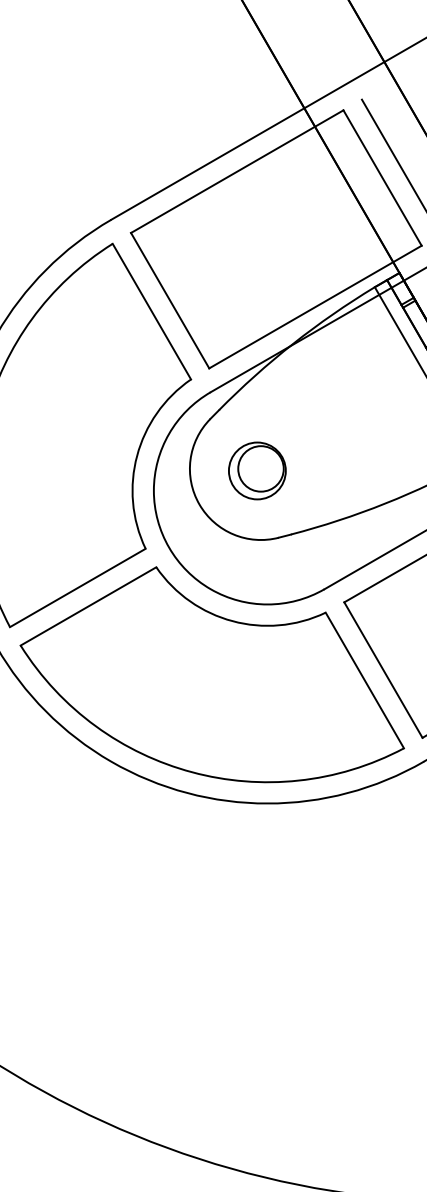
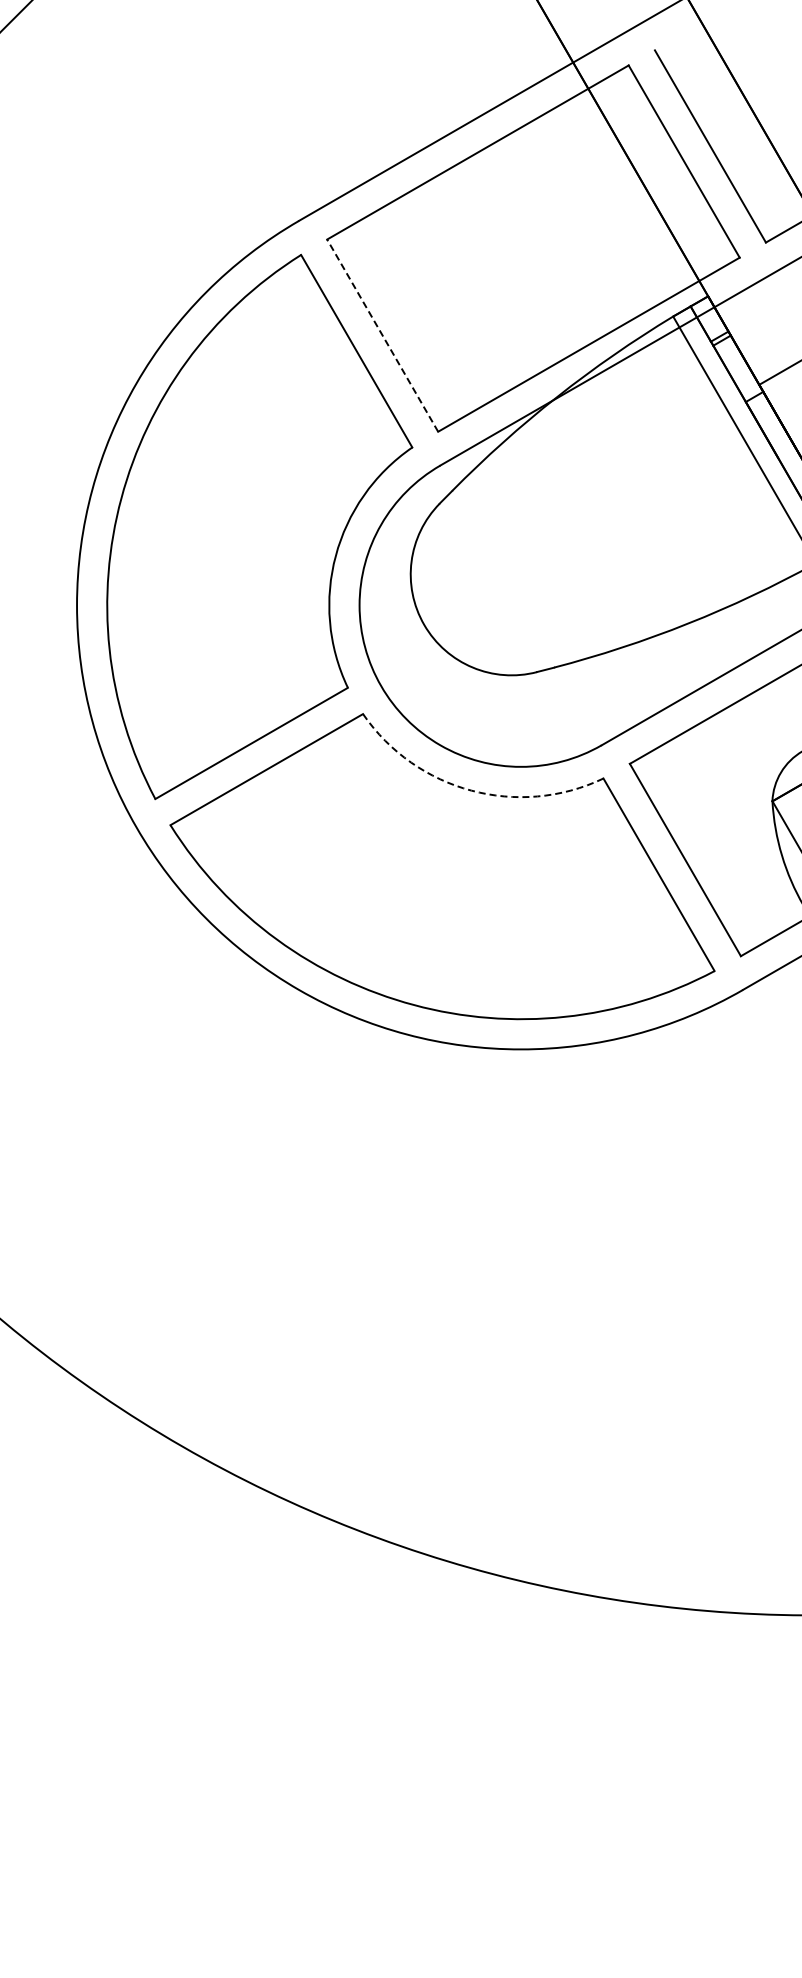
line: (170, 300) -> (382, 335), solid -> dashed
part: (257, 471) -> (506, 577), removed
arc: (232, 621) -> (471, 790), solid -> dashed

